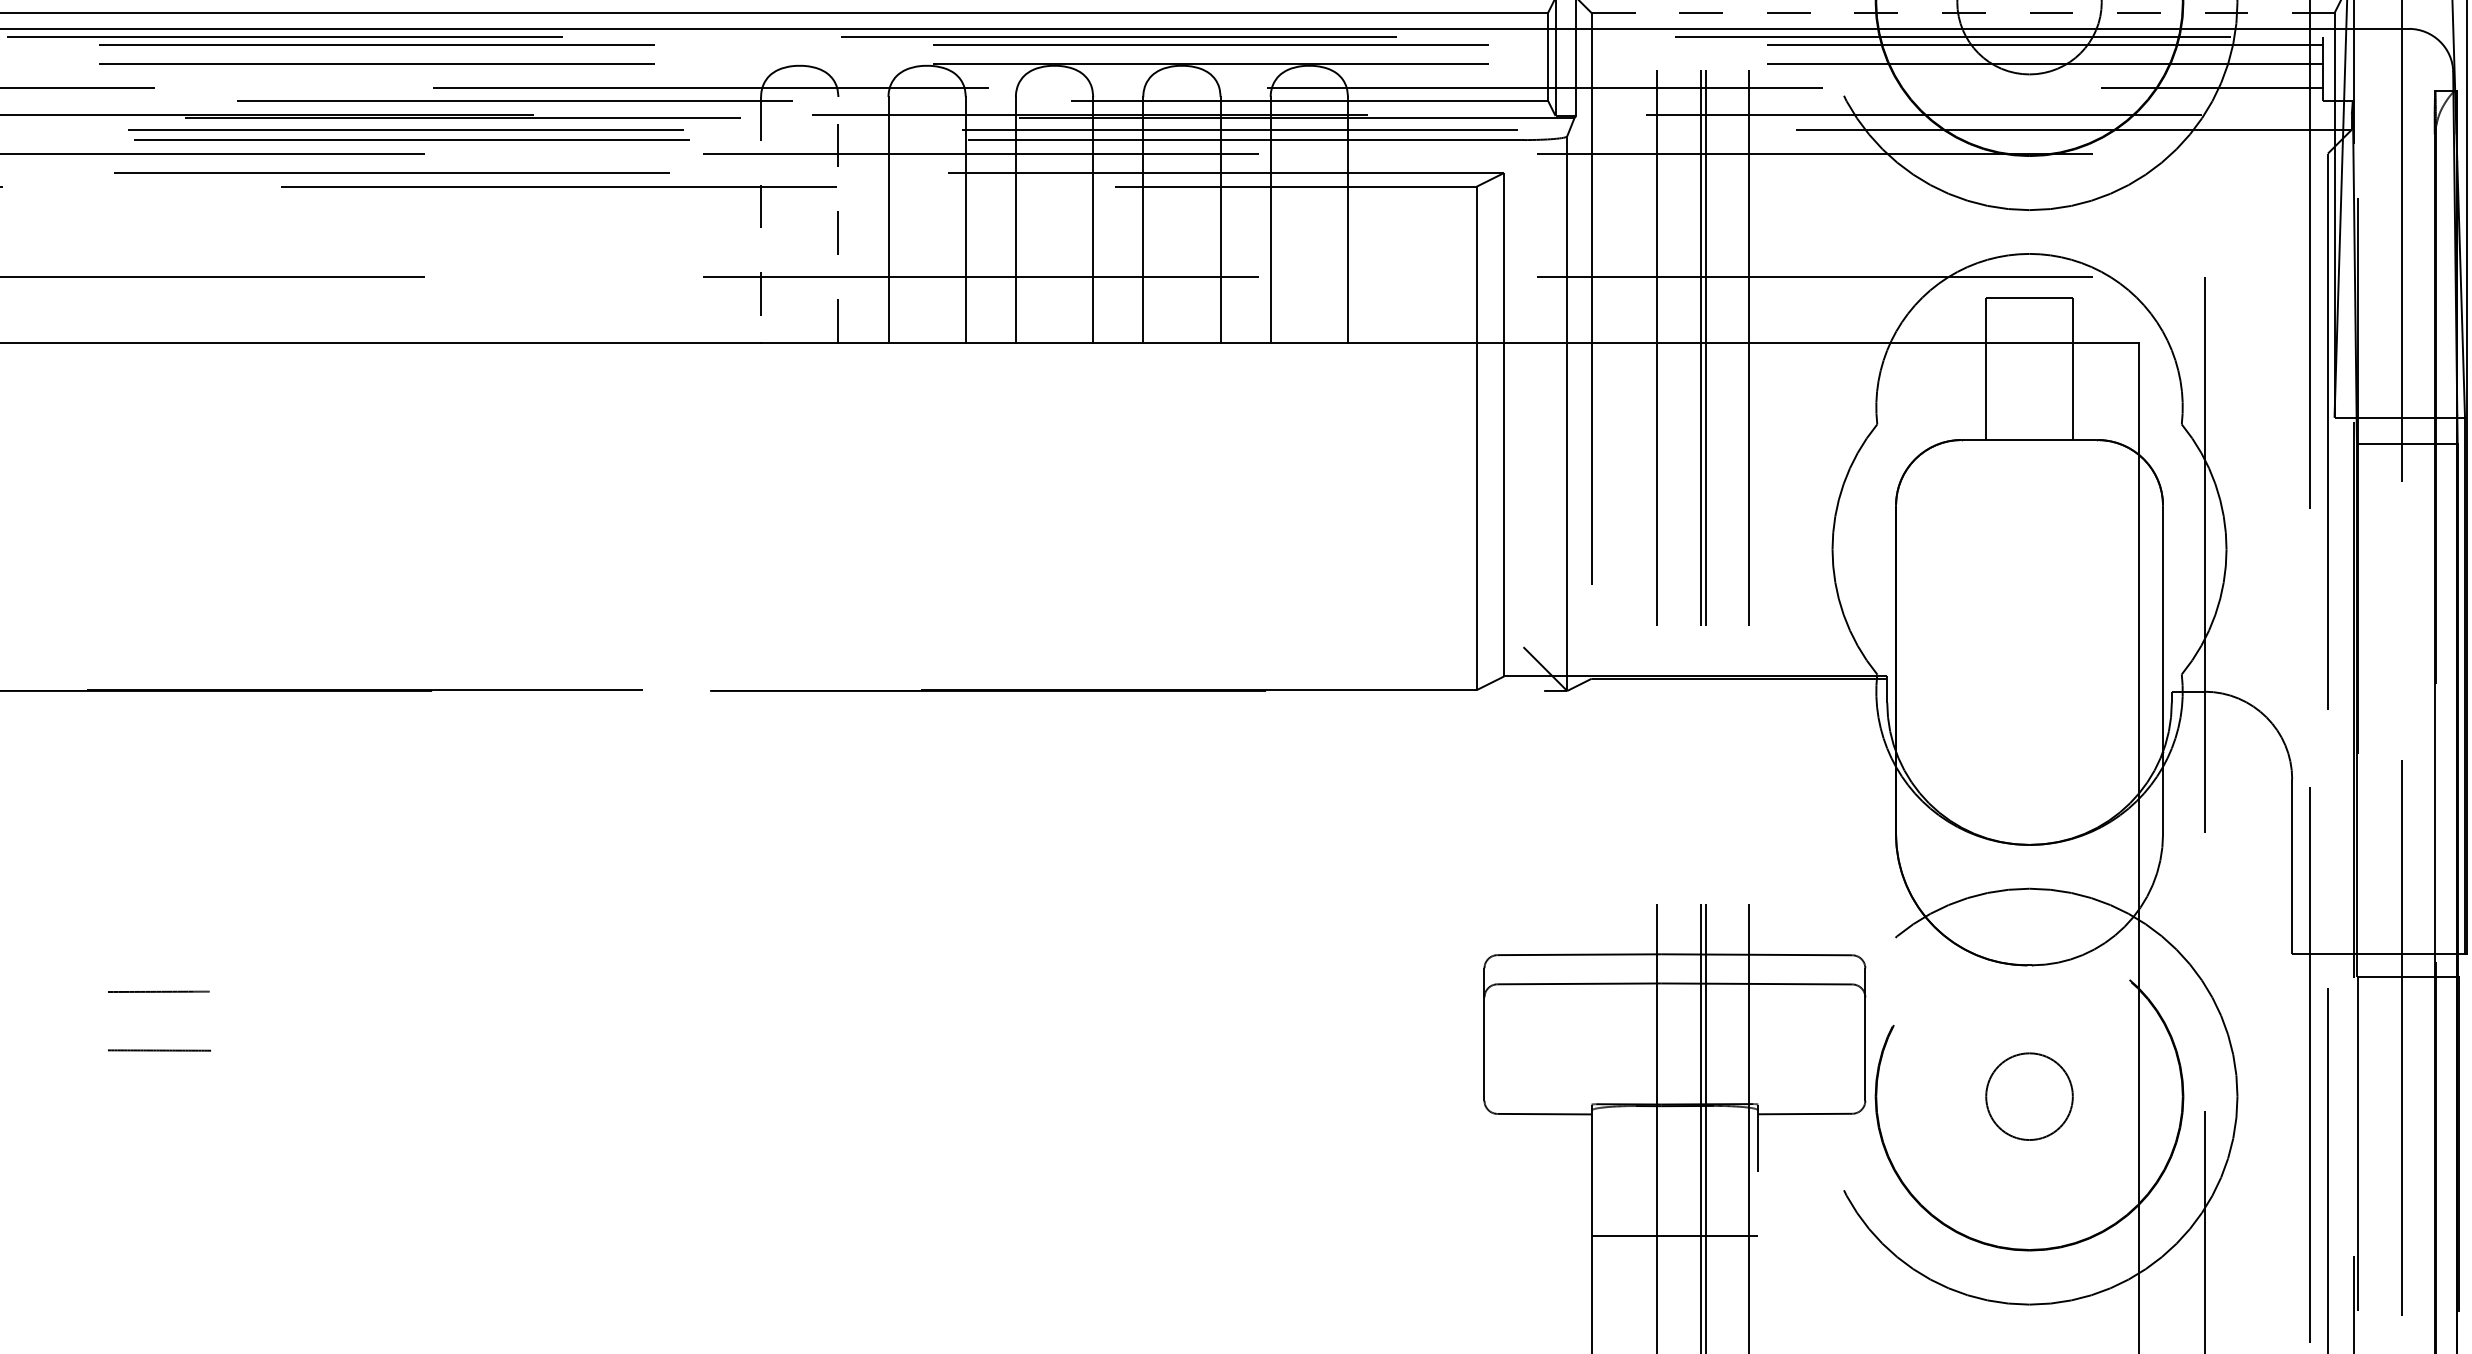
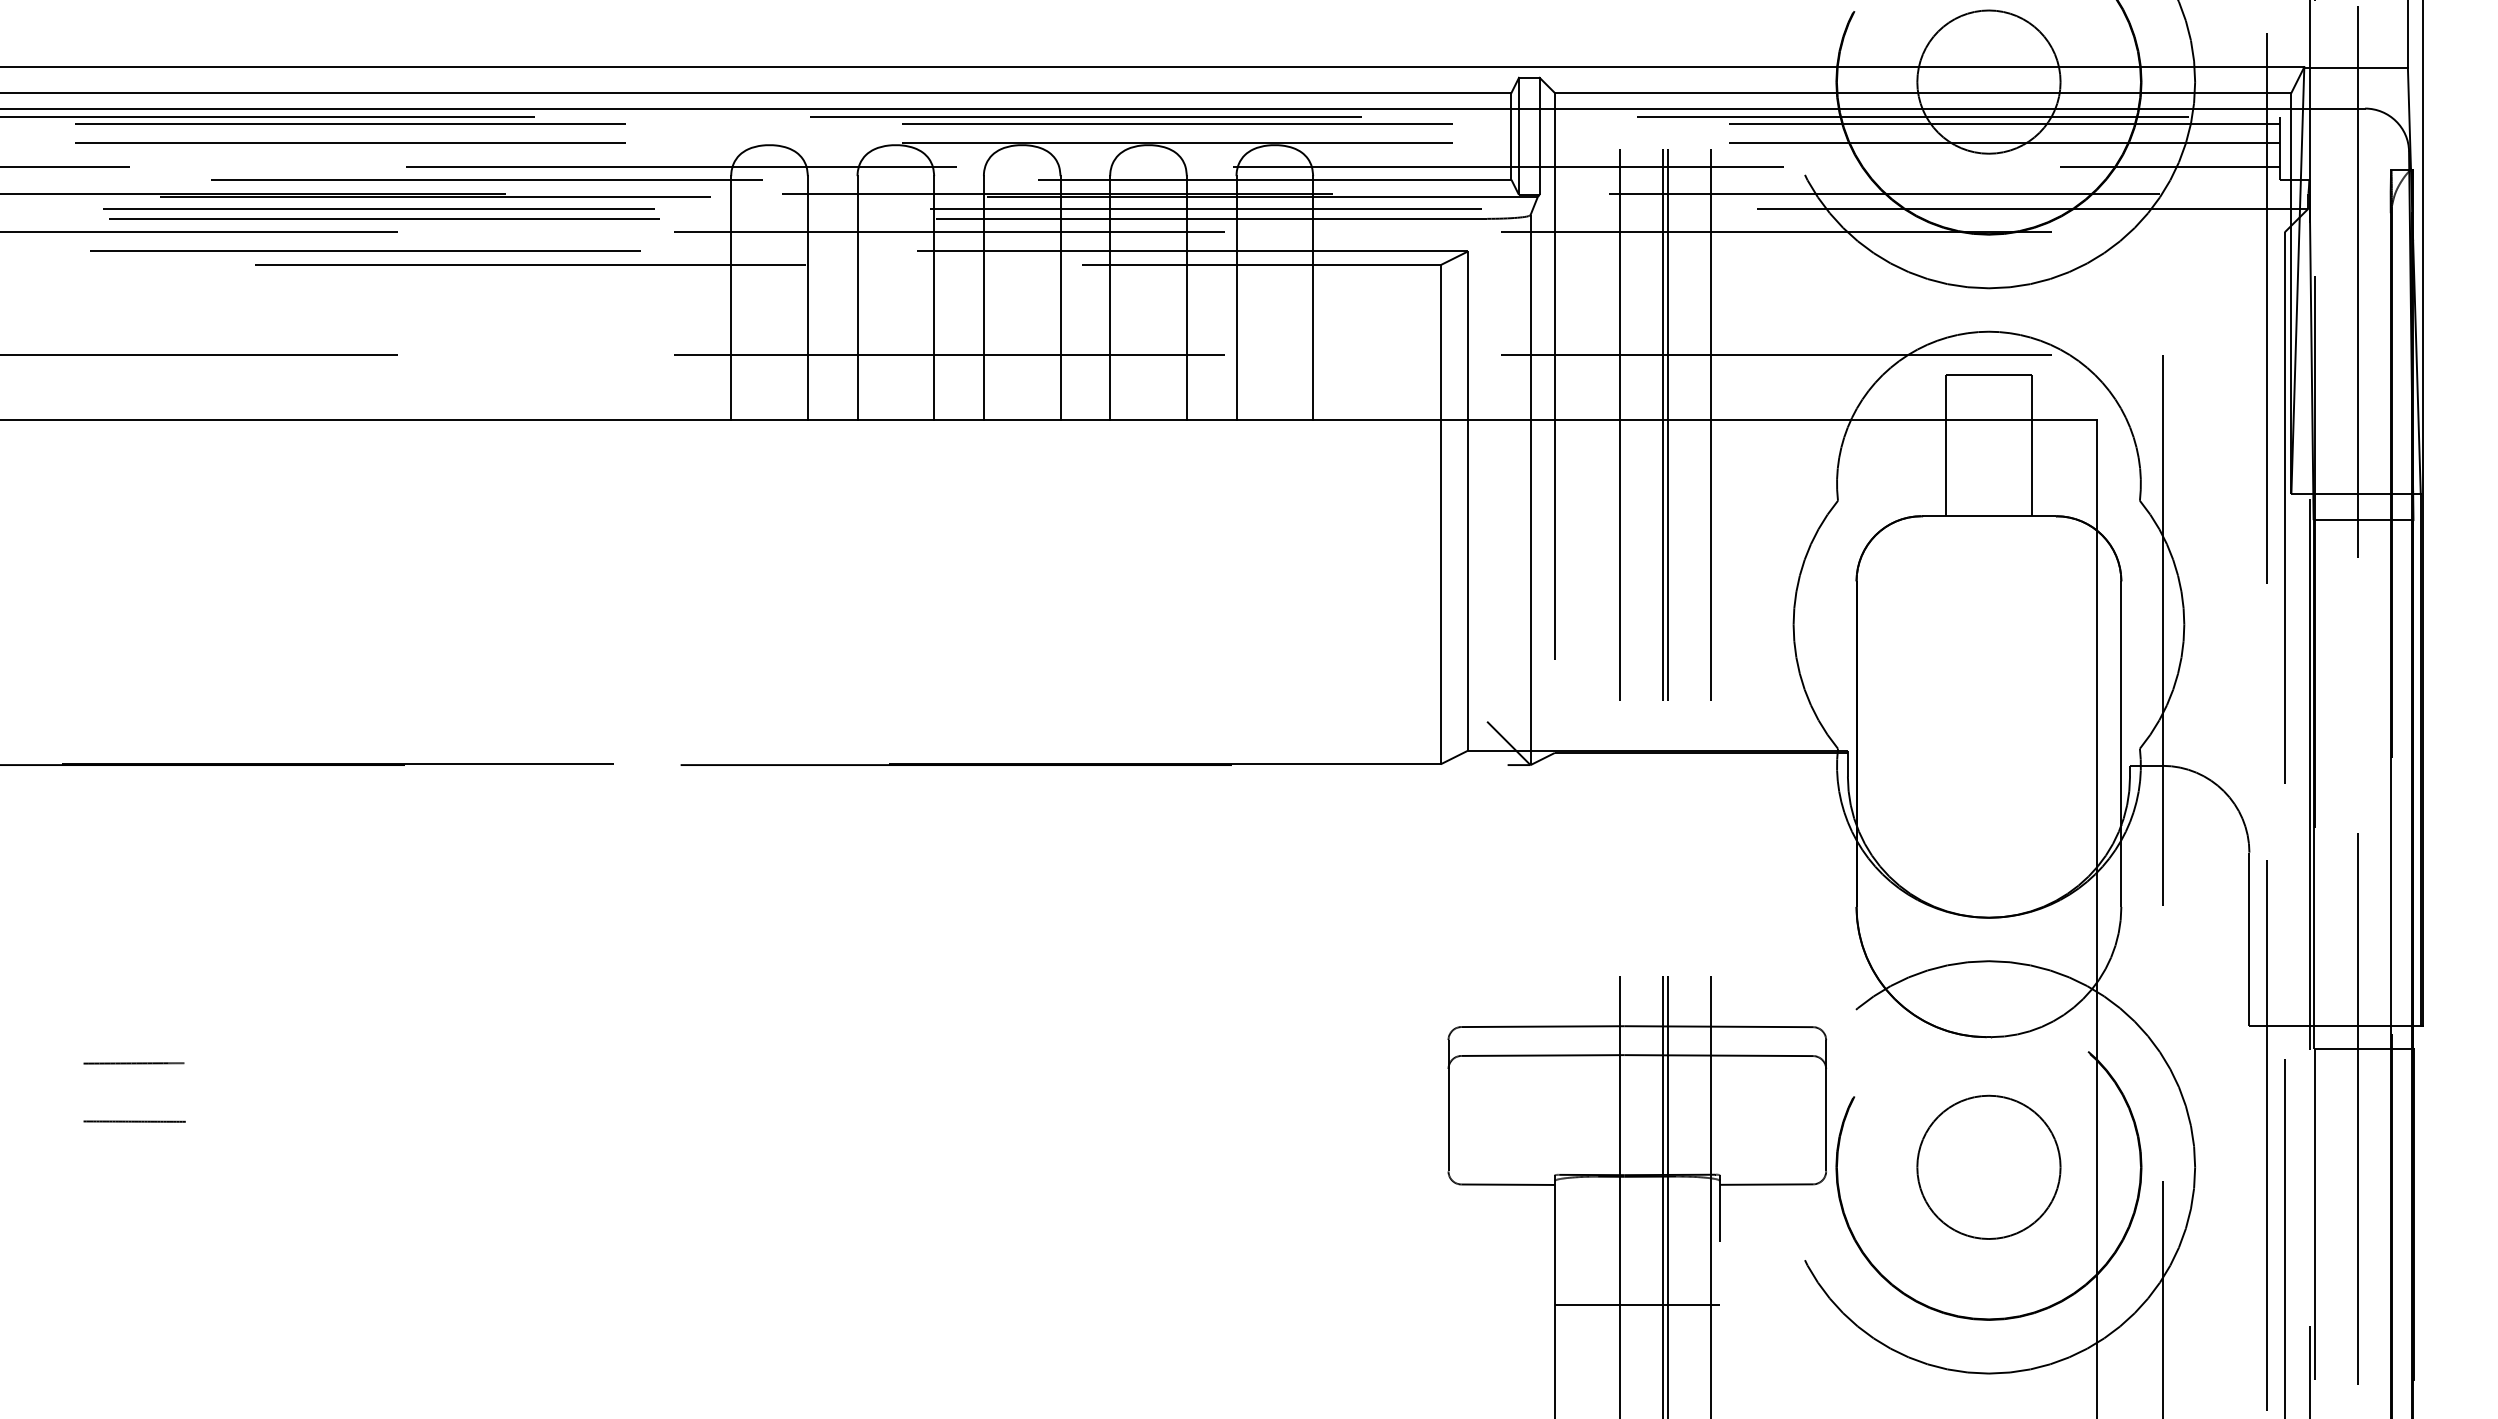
line: (1963, 12) -> (1923, 92), dashed -> solid
line: (761, 219) -> (731, 297), dashed -> solid
line: (838, 219) -> (807, 297), dashed -> solid
circle: (2029, 1096) -> (1988, 1167), size x1.67

